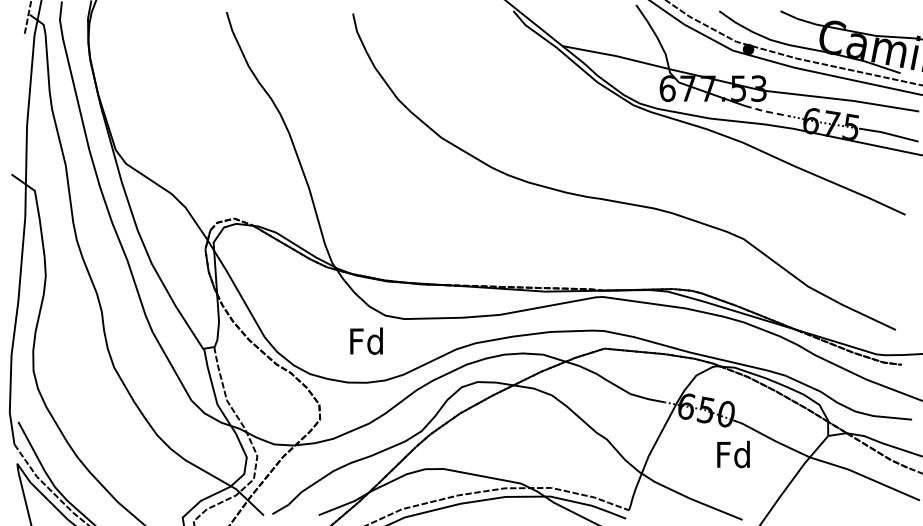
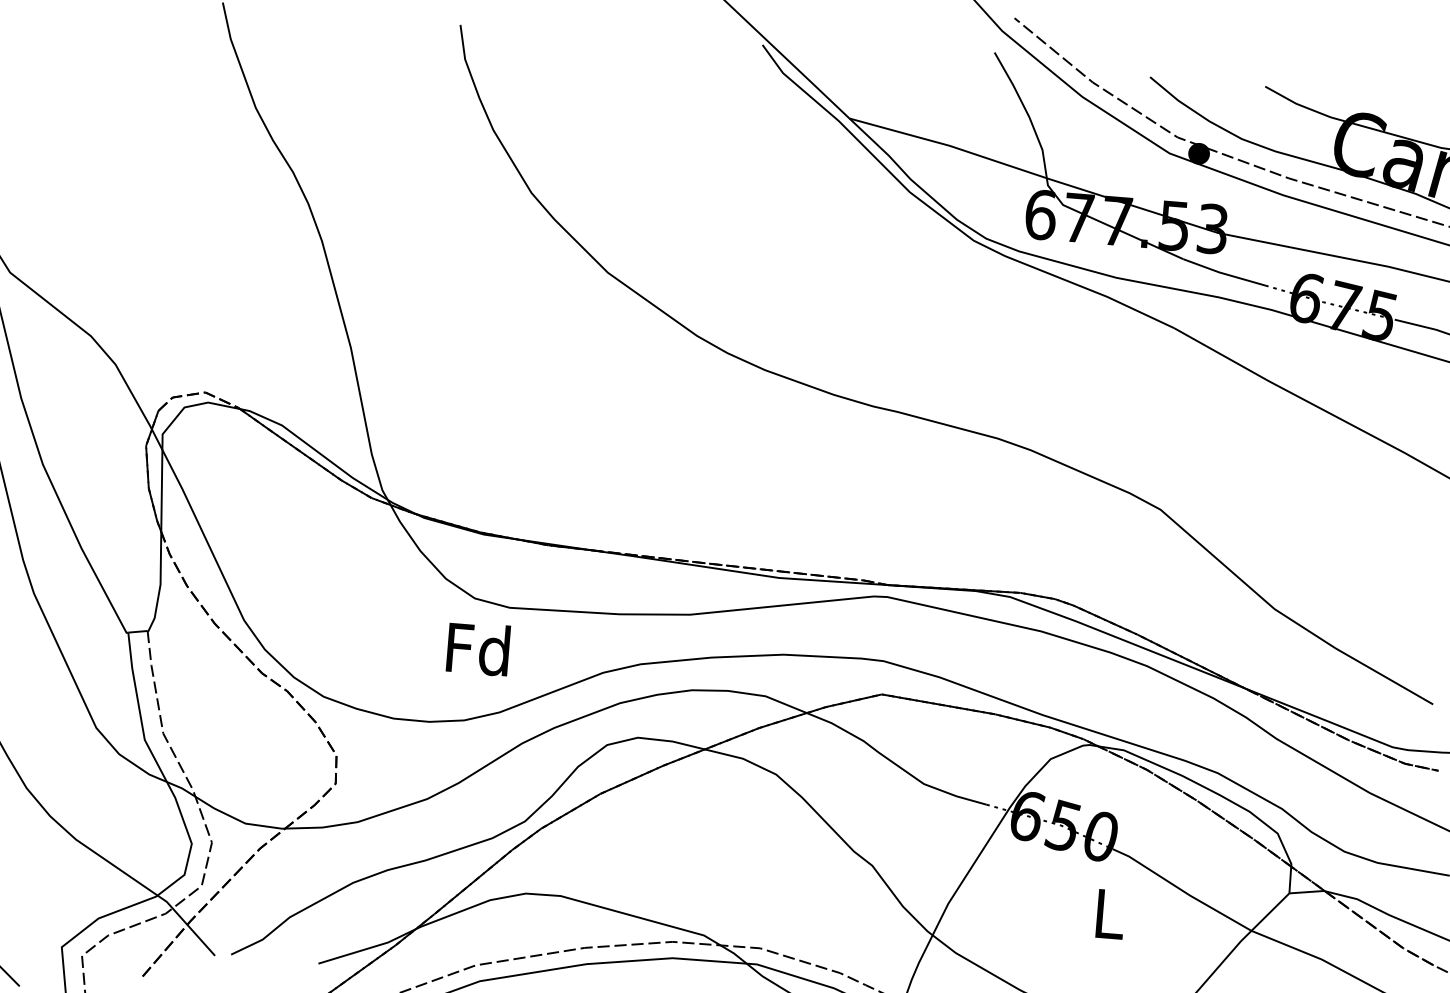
line: (766, 111) -> (1223, 273), dashed -> solid
text: (366, 340) -> (478, 647), moved
text: (733, 454) -> (1108, 913), Fd -> L

